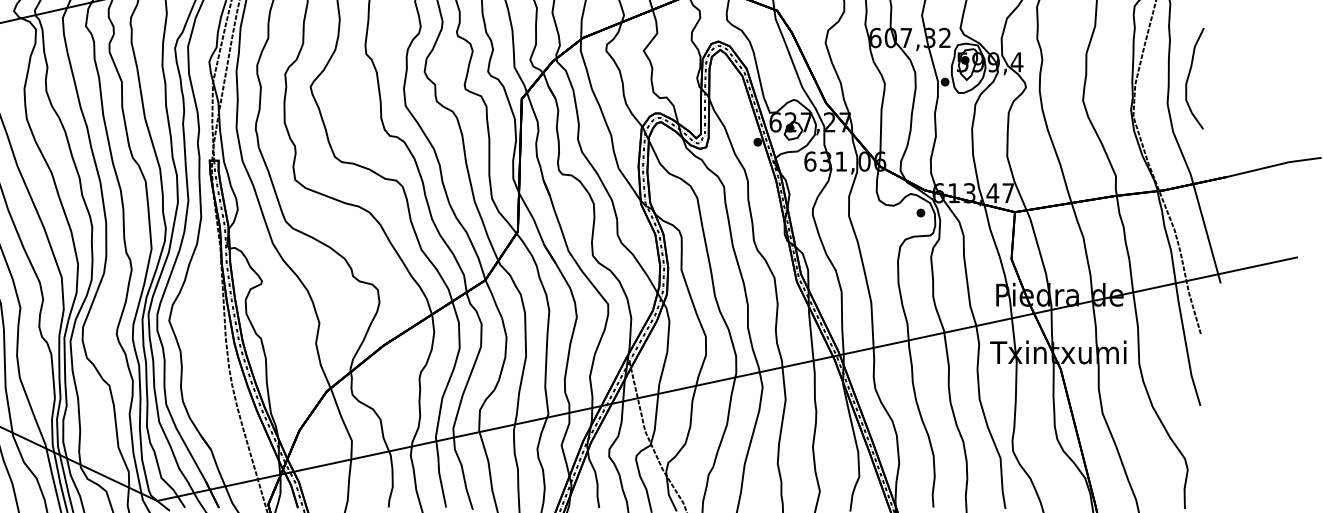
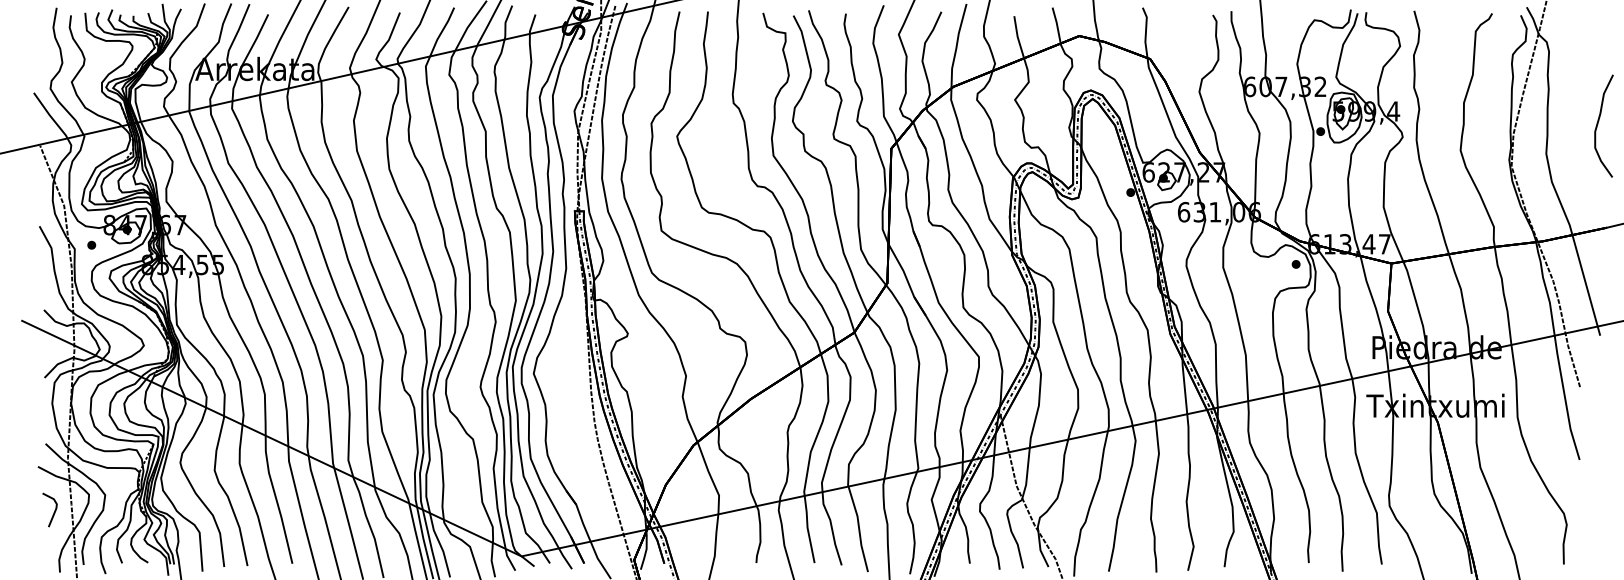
curve: (1189, 77) -> (1598, 124), moved

